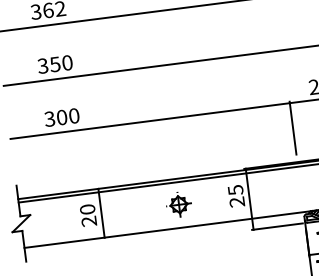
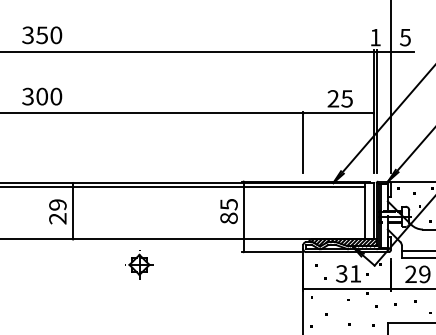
text: (236, 202) -> (228, 218), 25 -> 85
part: (178, 204) -> (139, 264), moved
text: (87, 209) -> (57, 204), 20 -> 29

